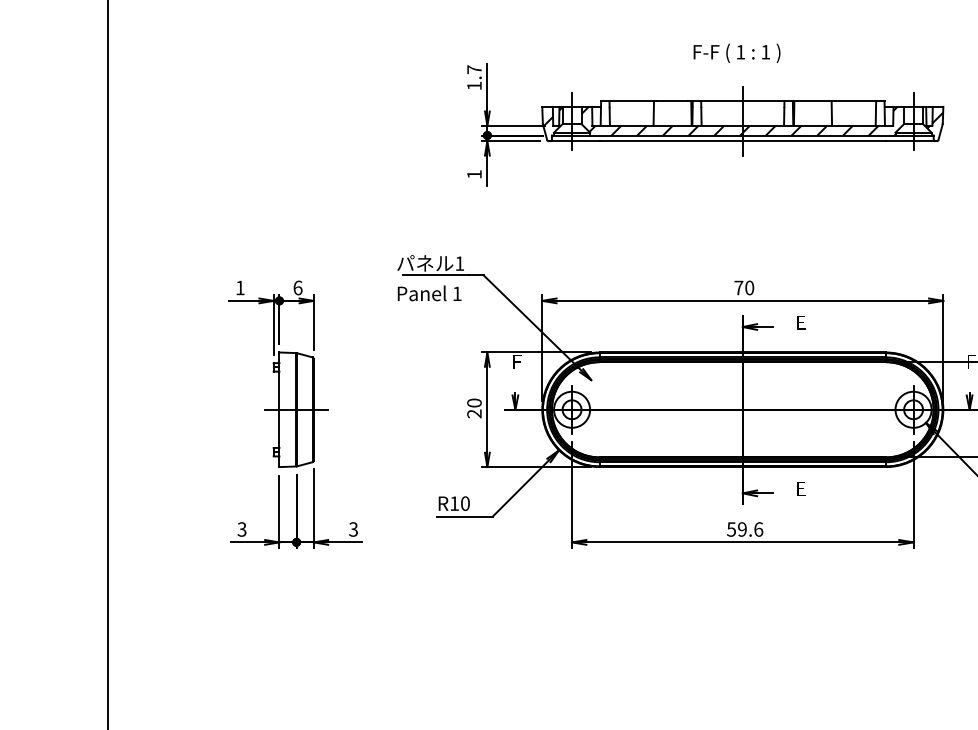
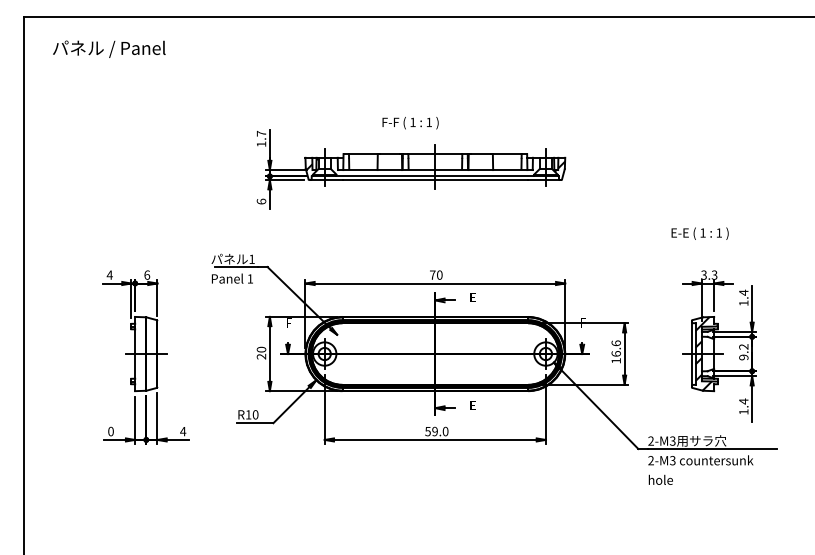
text: (736, 53) -> (410, 123), moved
hatch: (738, 120) -> (432, 166), removed
text: (474, 174) -> (261, 201), 1 -> 6
text: (239, 286) -> (109, 274), 1 -> 4
text: (758, 527) -> (445, 430), 59.6 -> 59.0
text: (241, 529) -> (110, 431), 3 -> 0
text: (354, 529) -> (183, 431), 3 -> 4

